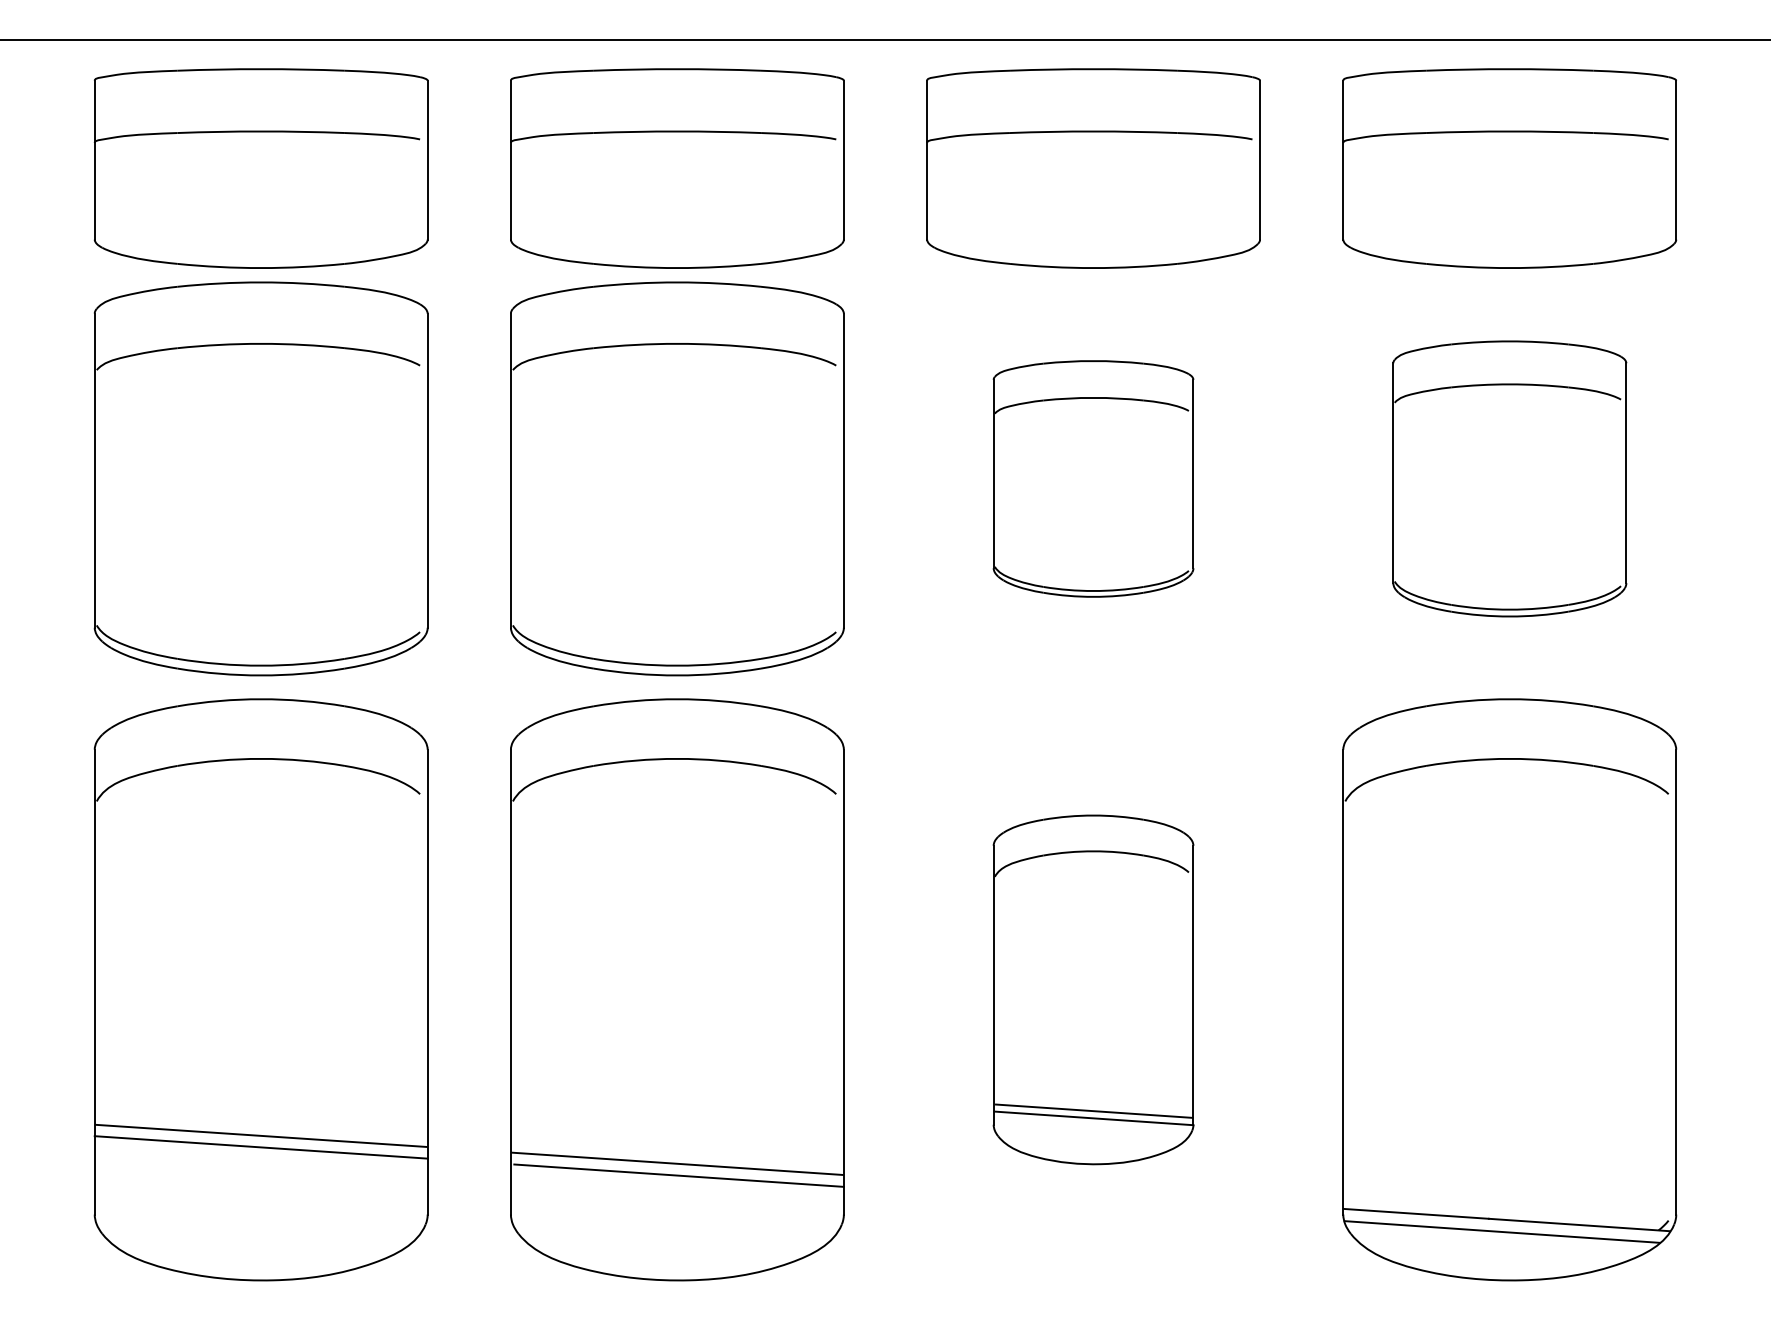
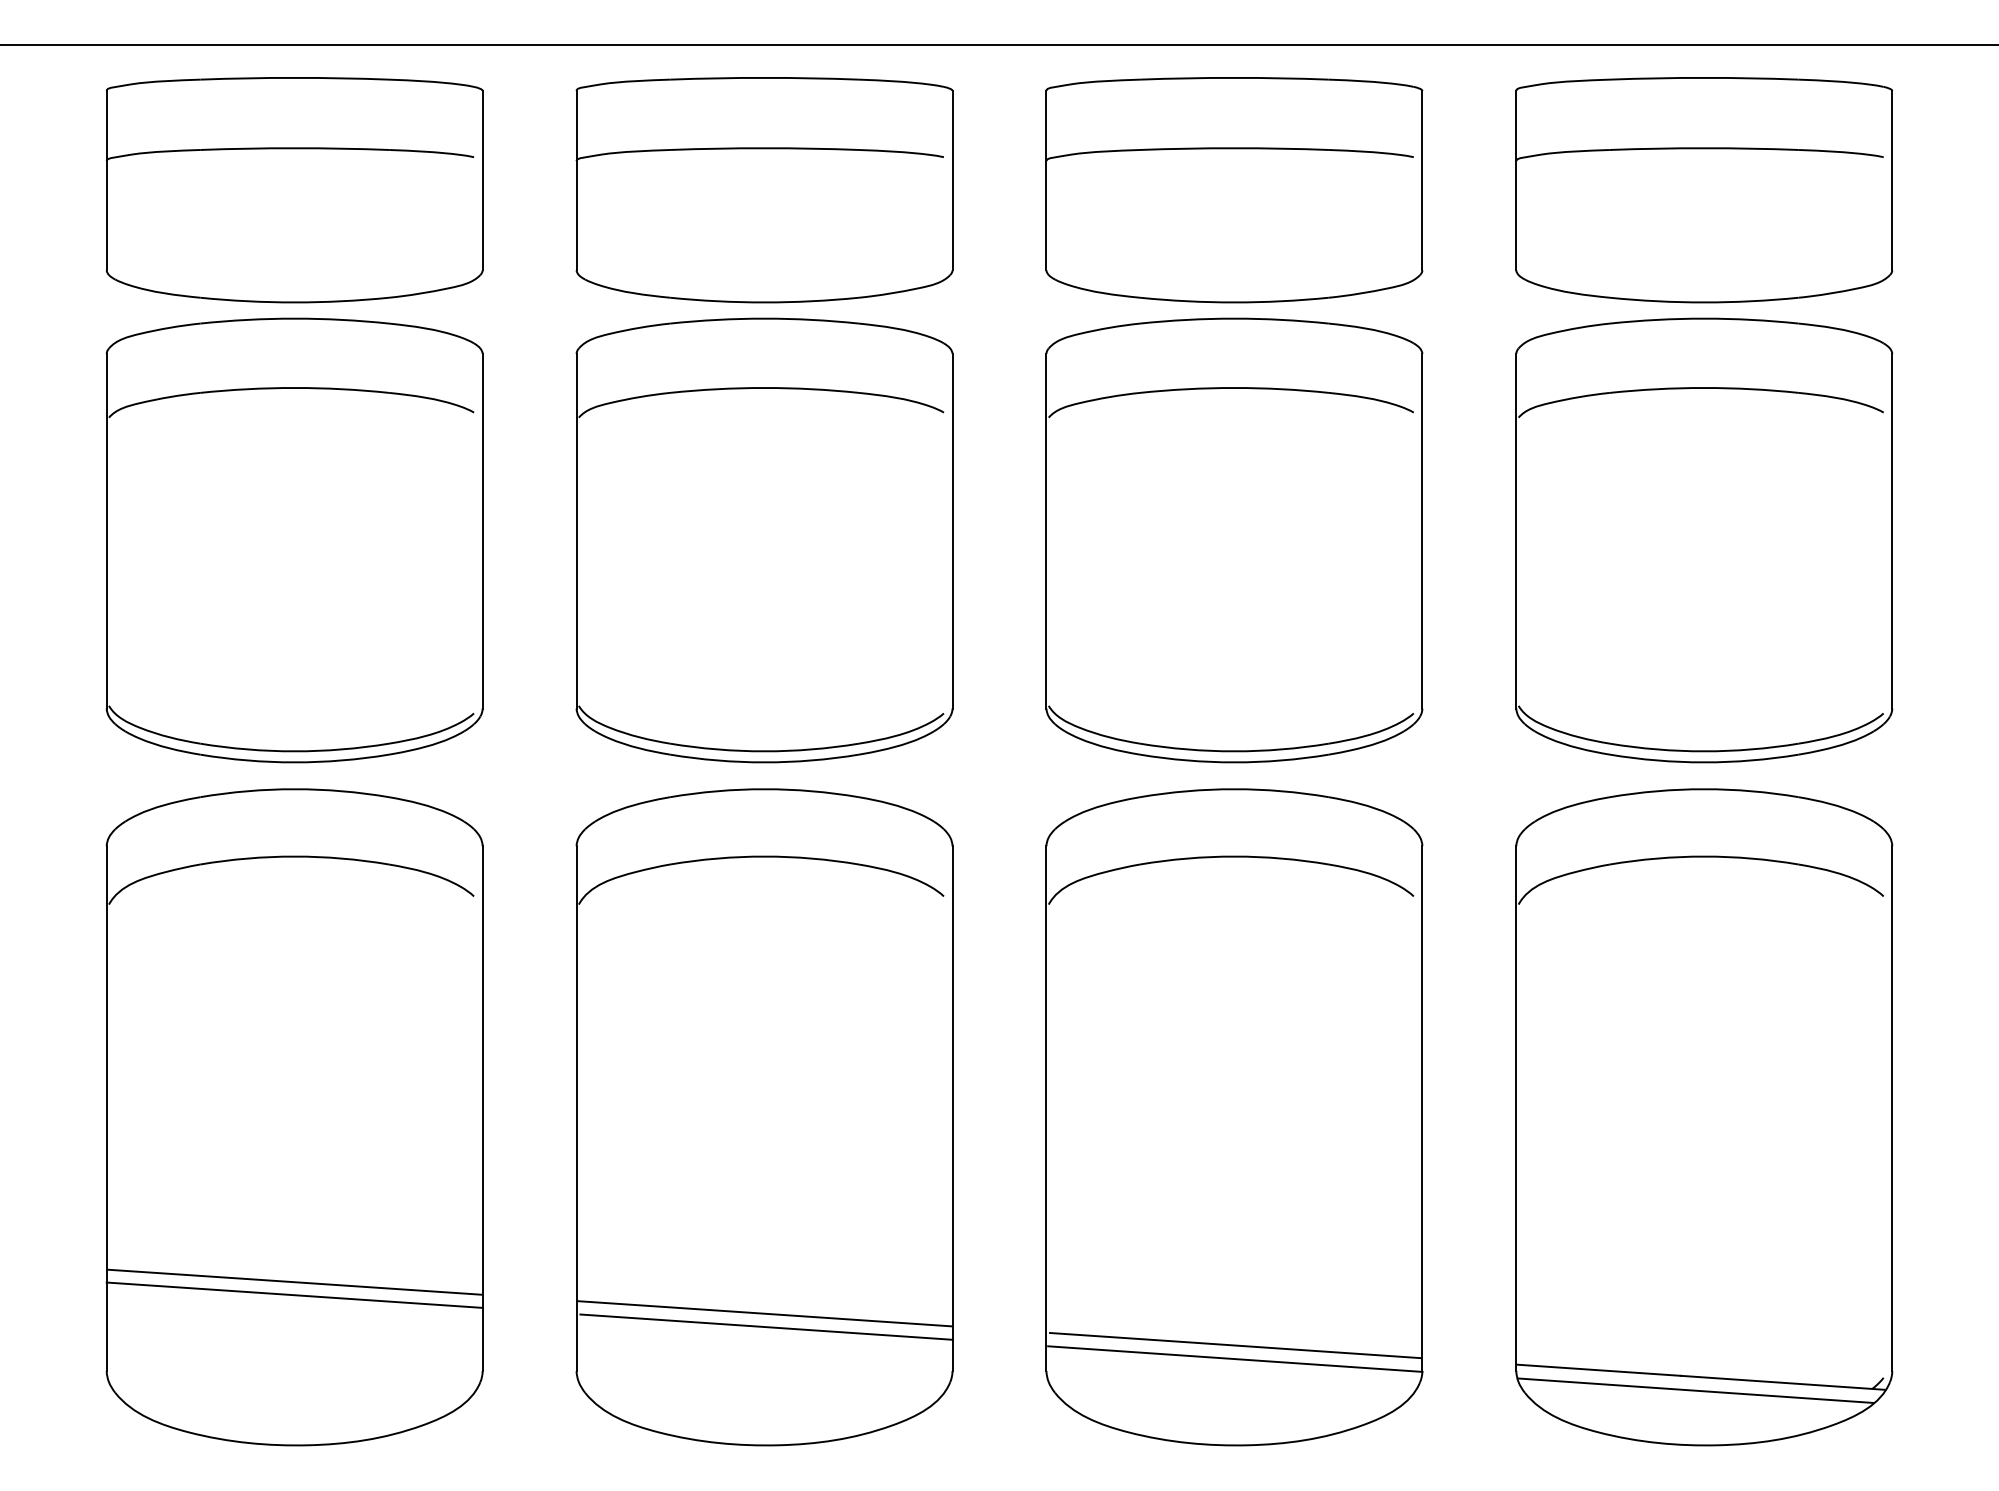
part: (1093, 478) -> (1234, 540), size x1.67
part: (1509, 478) -> (1703, 540), size x1.43
part: (1093, 989) -> (1234, 1116), size x1.67

